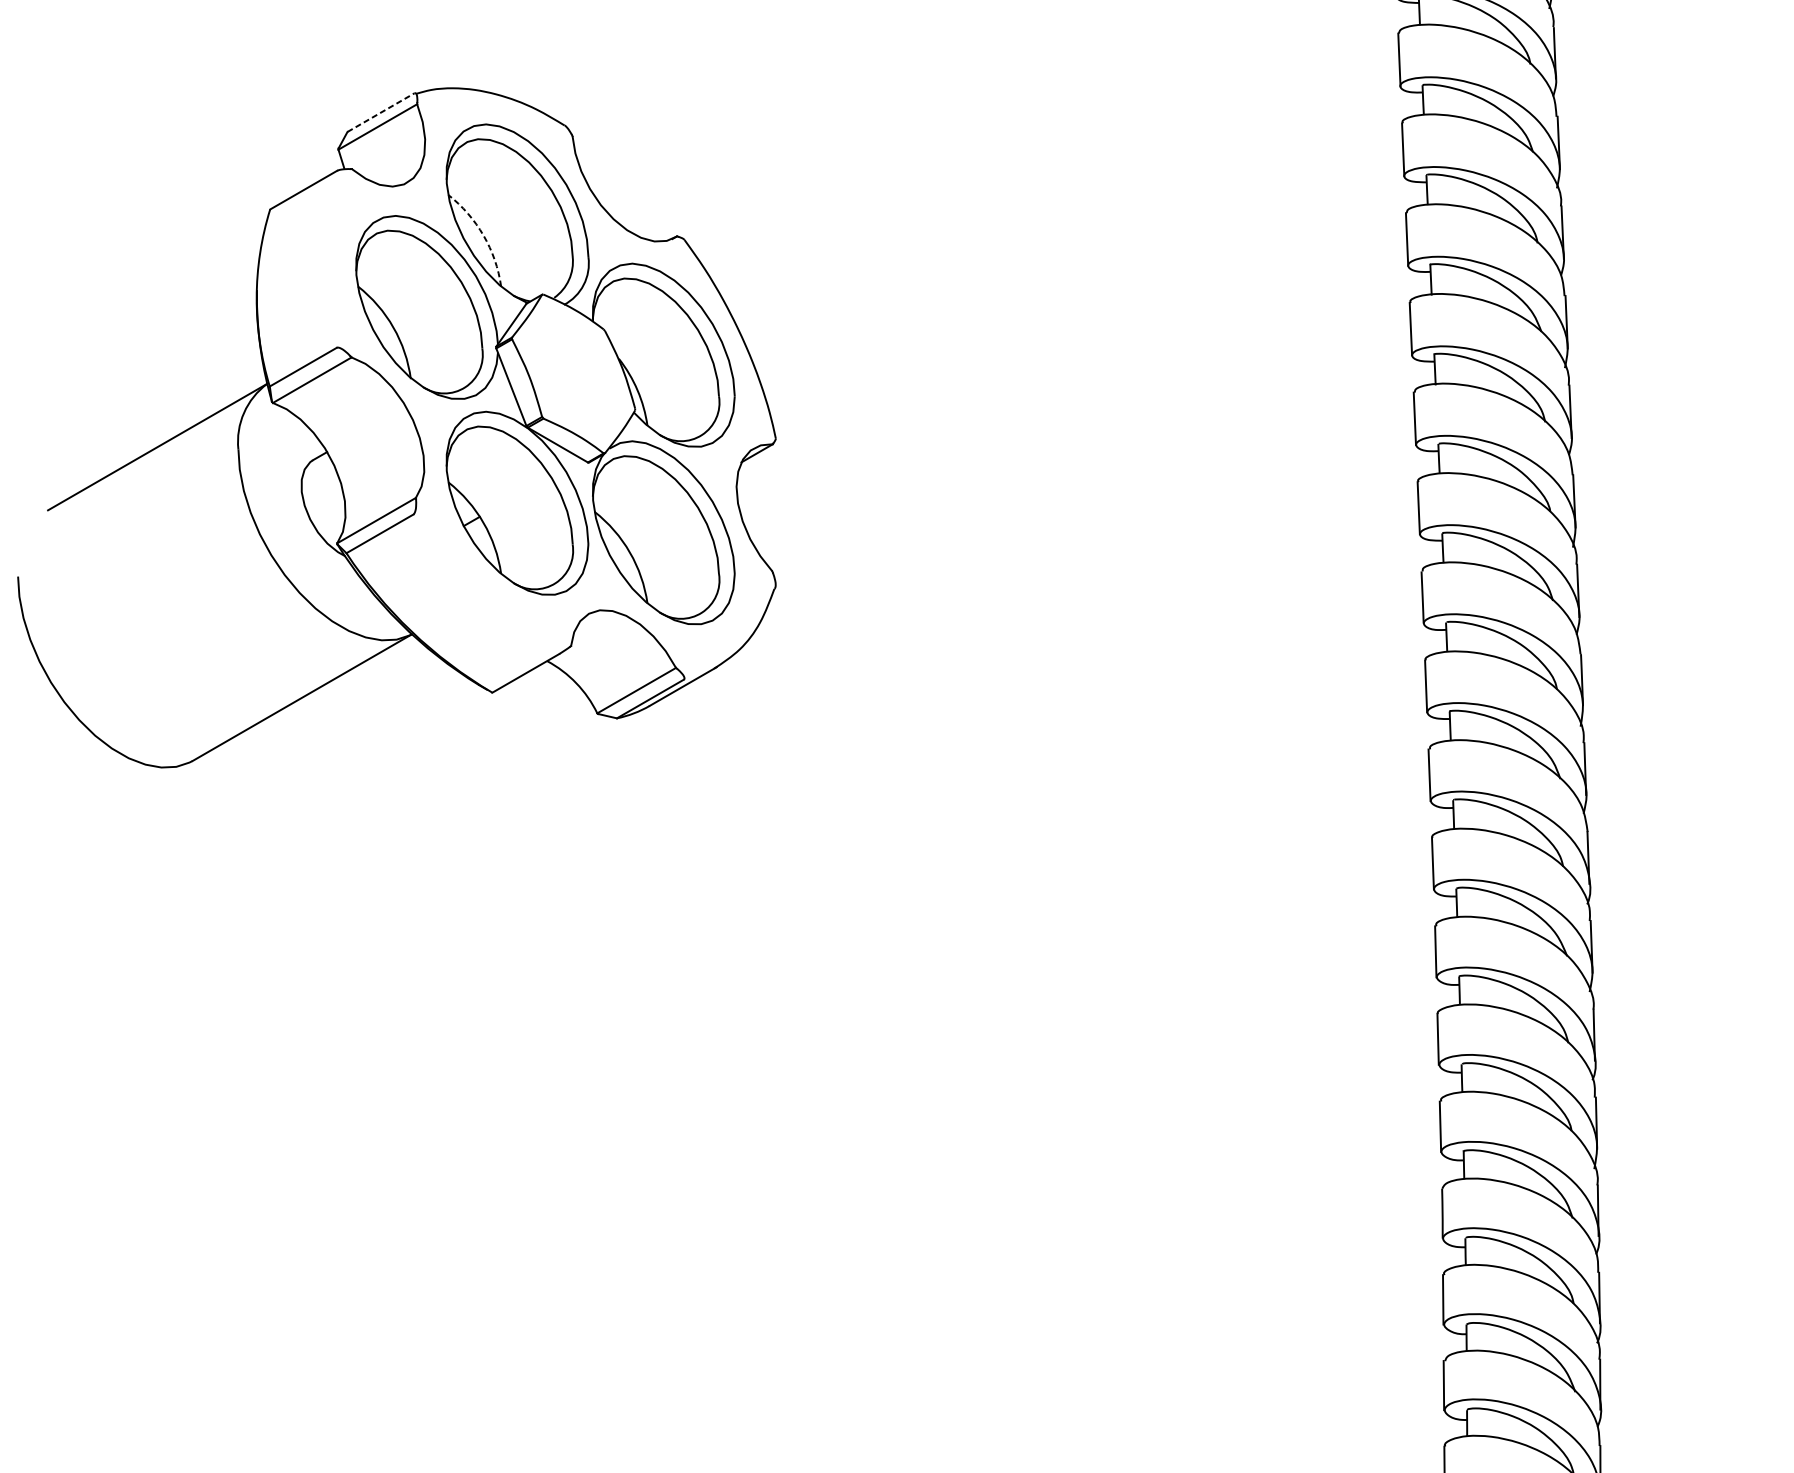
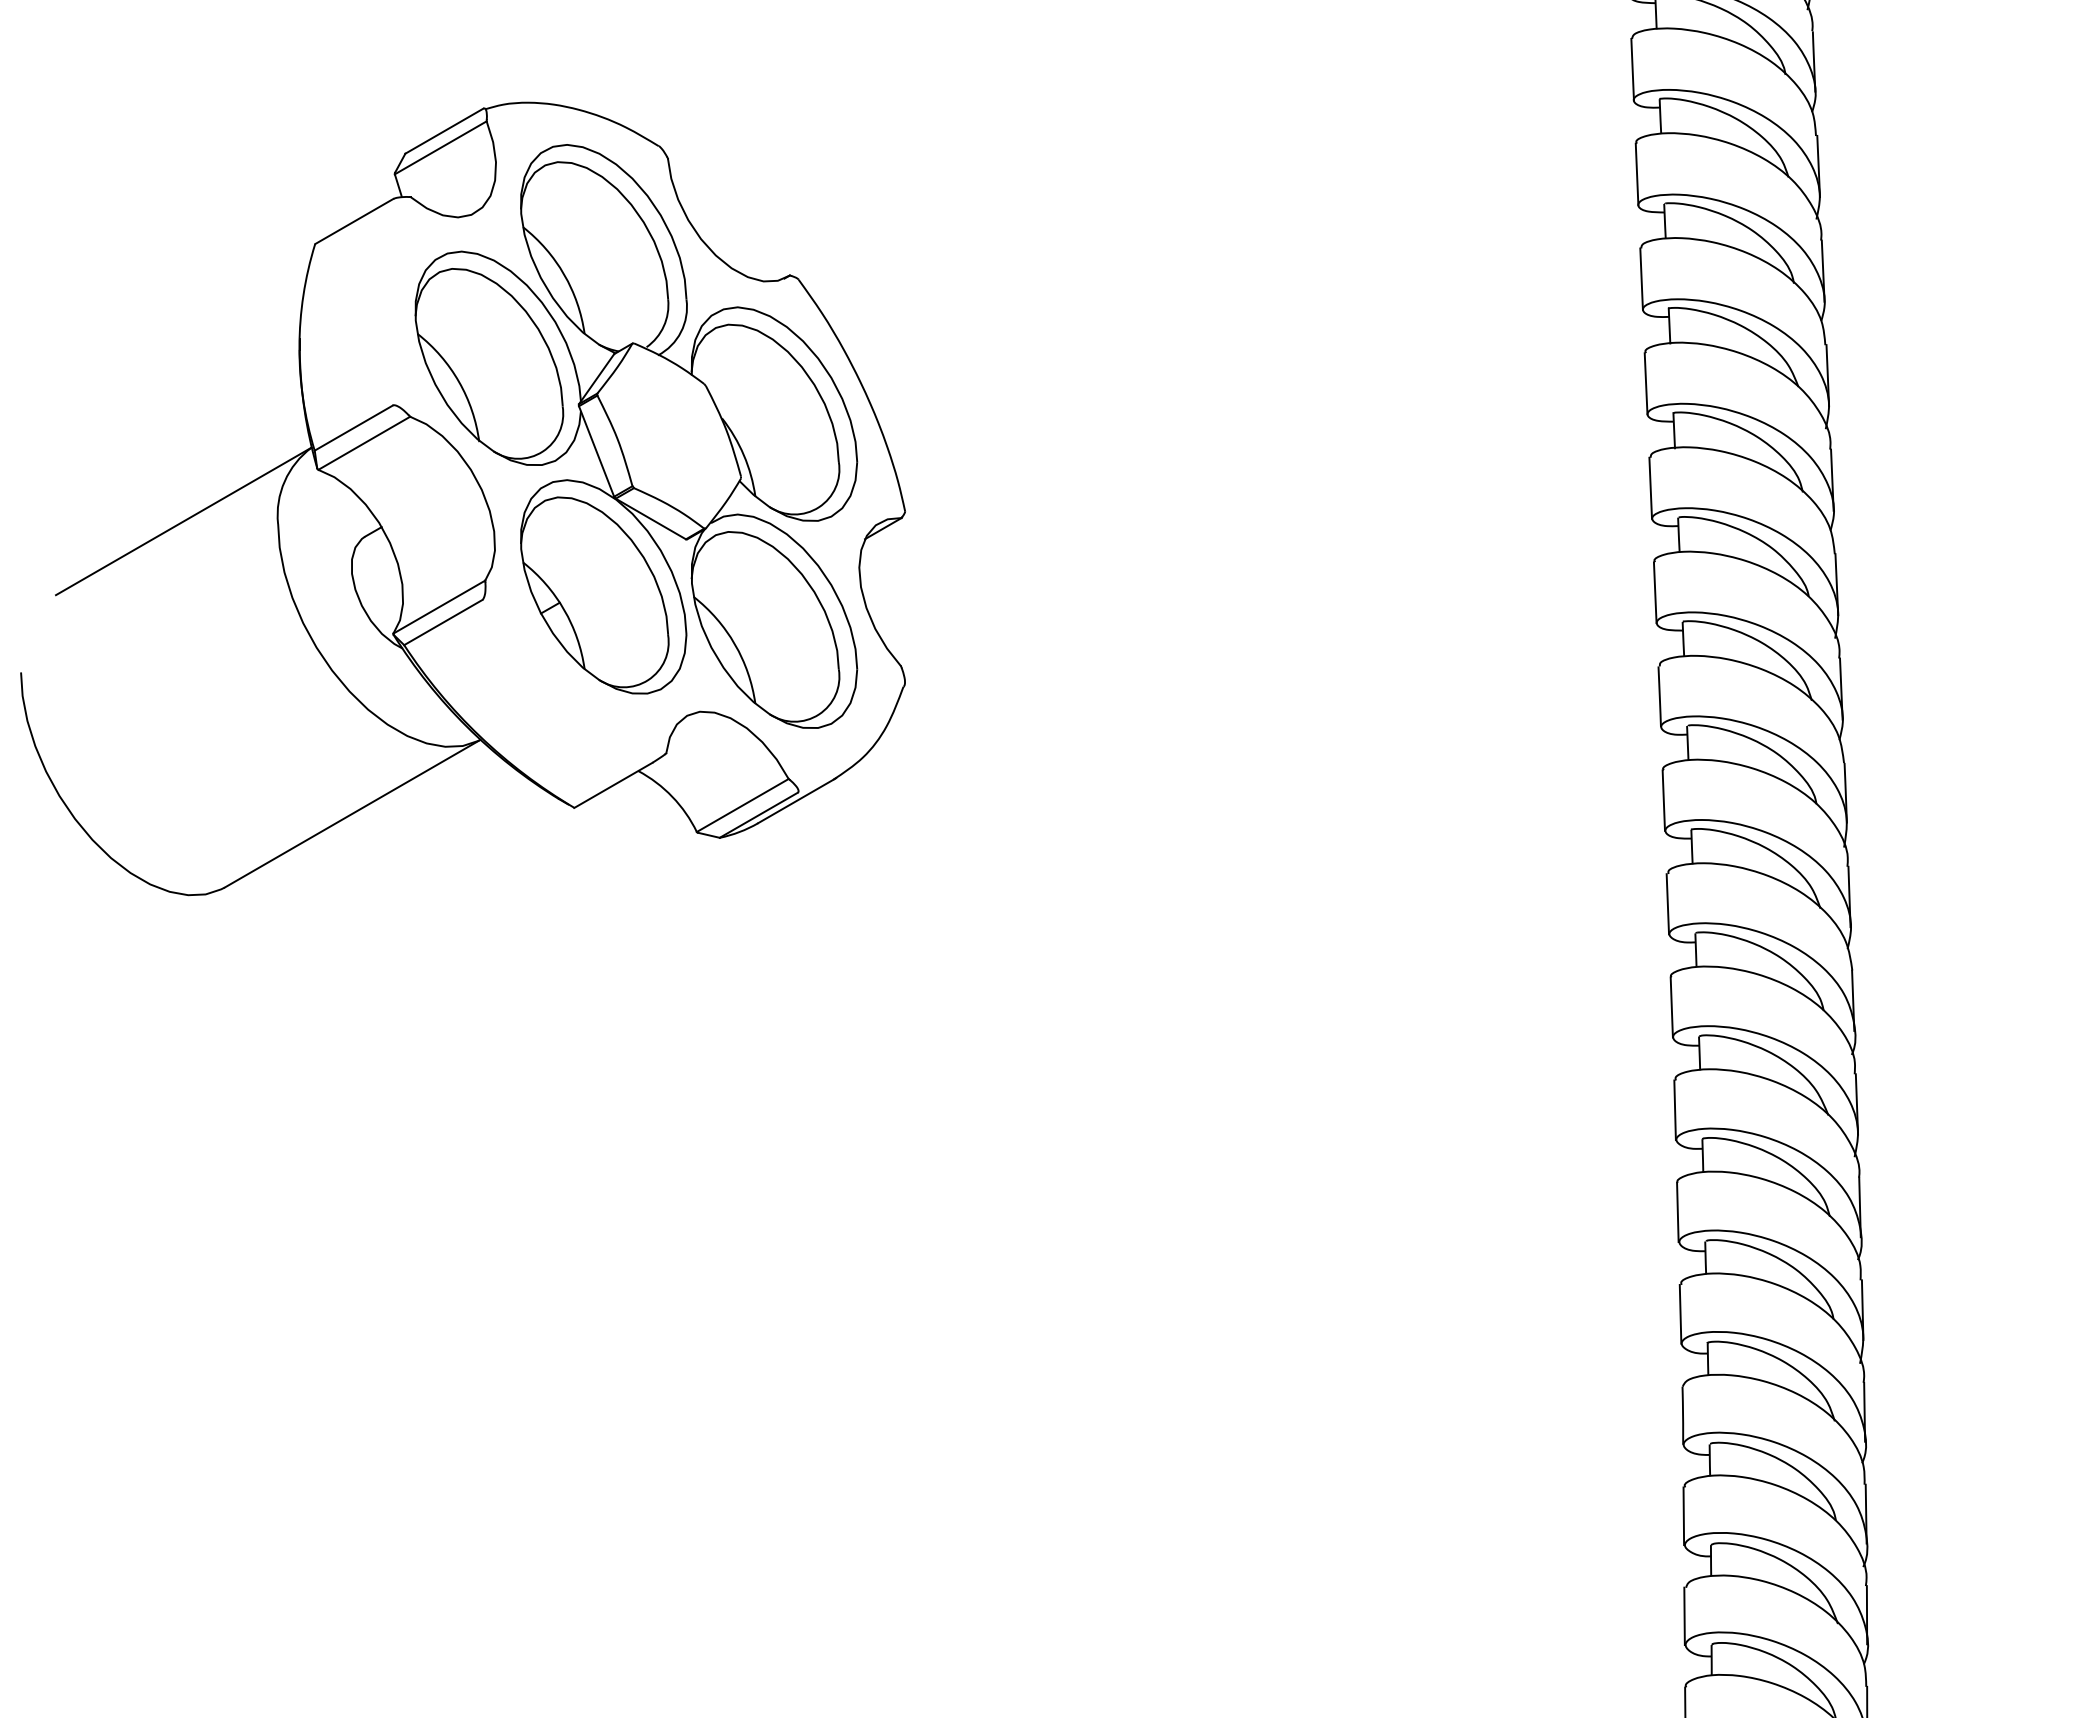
line: (381, 112) -> (444, 130), dashed -> solid
arc: (483, 235) -> (564, 274), dashed -> solid

